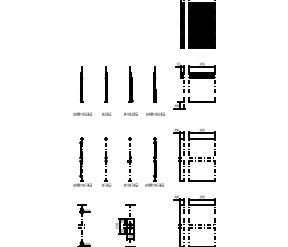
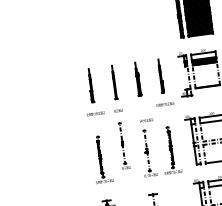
text: (130, 113) -> (145, 119), moved
part: (106, 161) -> (123, 145), moved

